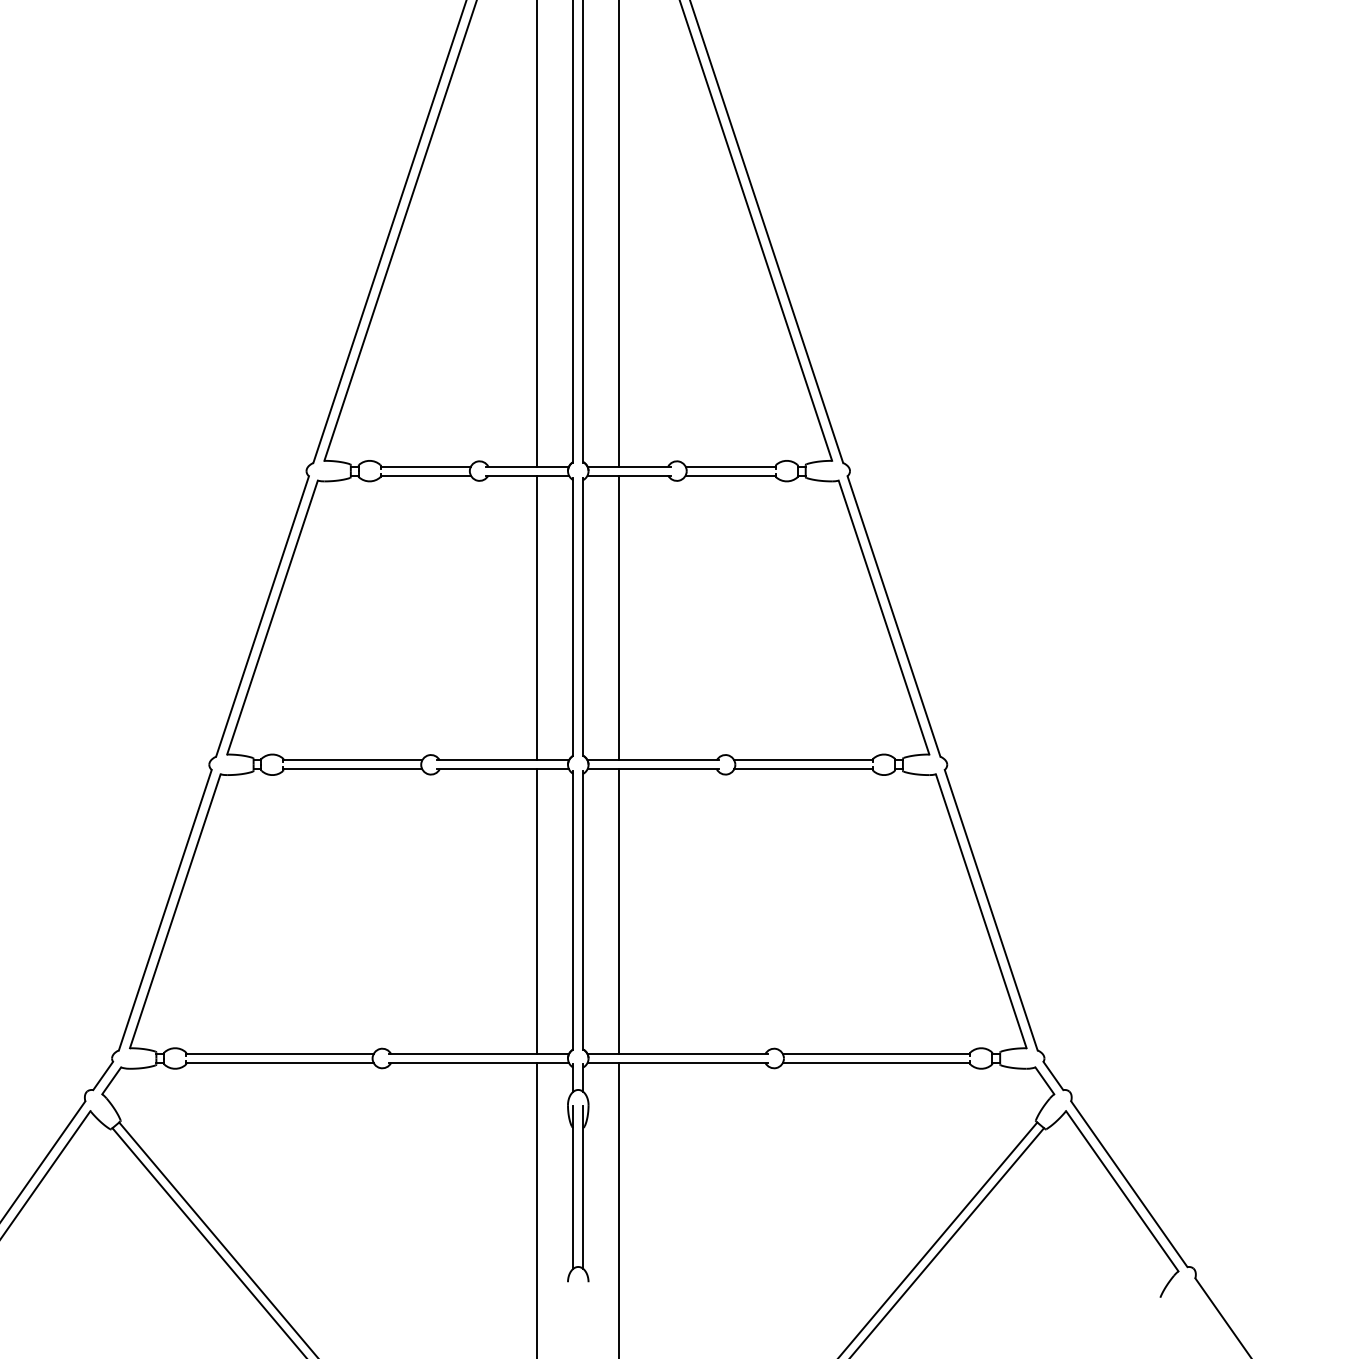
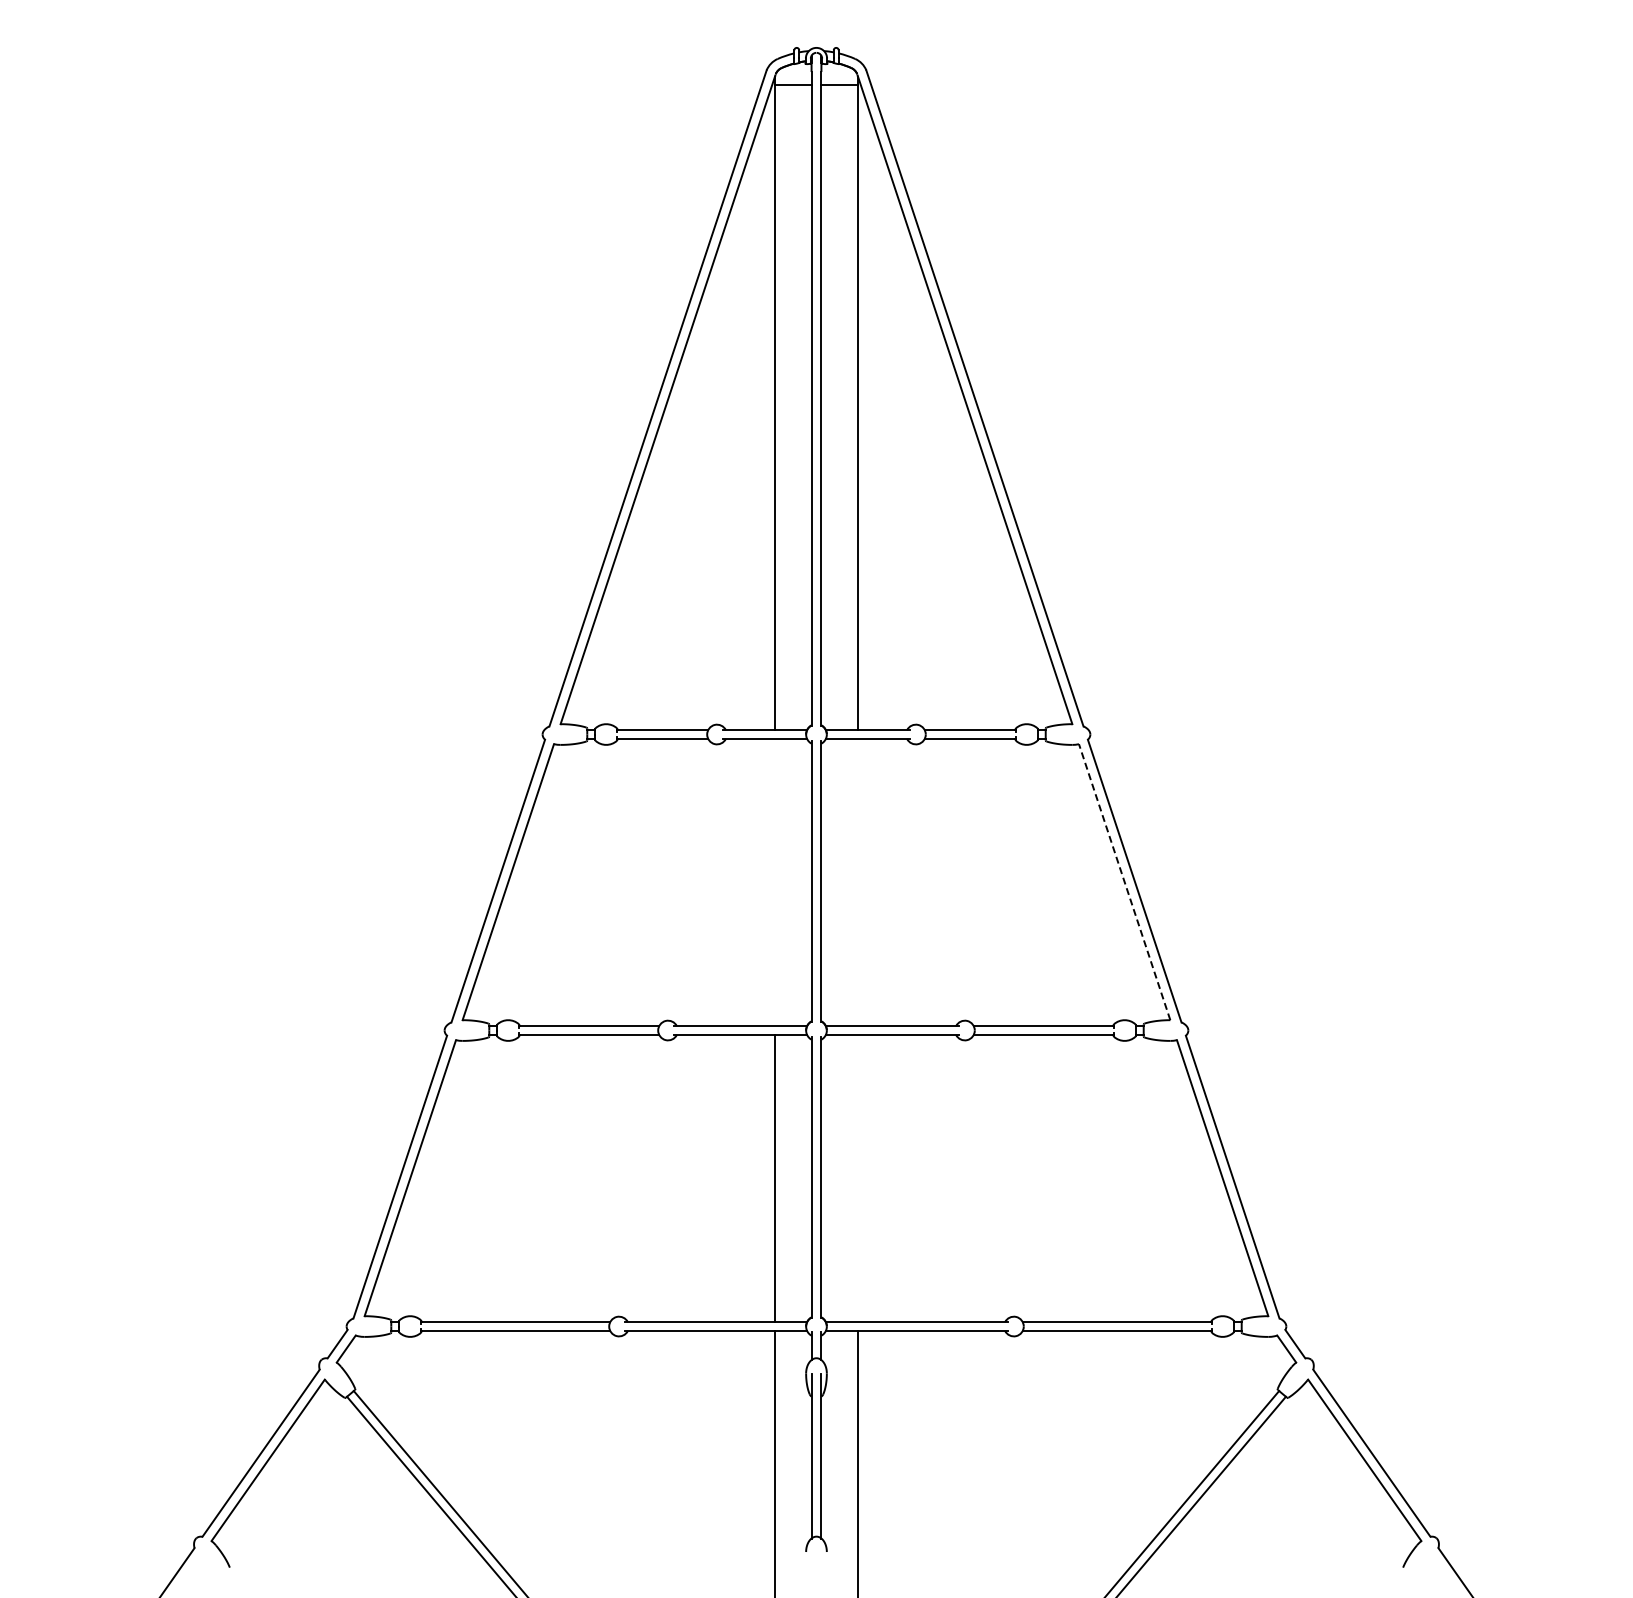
line: (883, 616) -> (1124, 881), solid -> dashed
line: (536, 617) -> (774, 882), removed
line: (619, 617) -> (858, 882), removed
line: (619, 911) -> (858, 1178), removed

